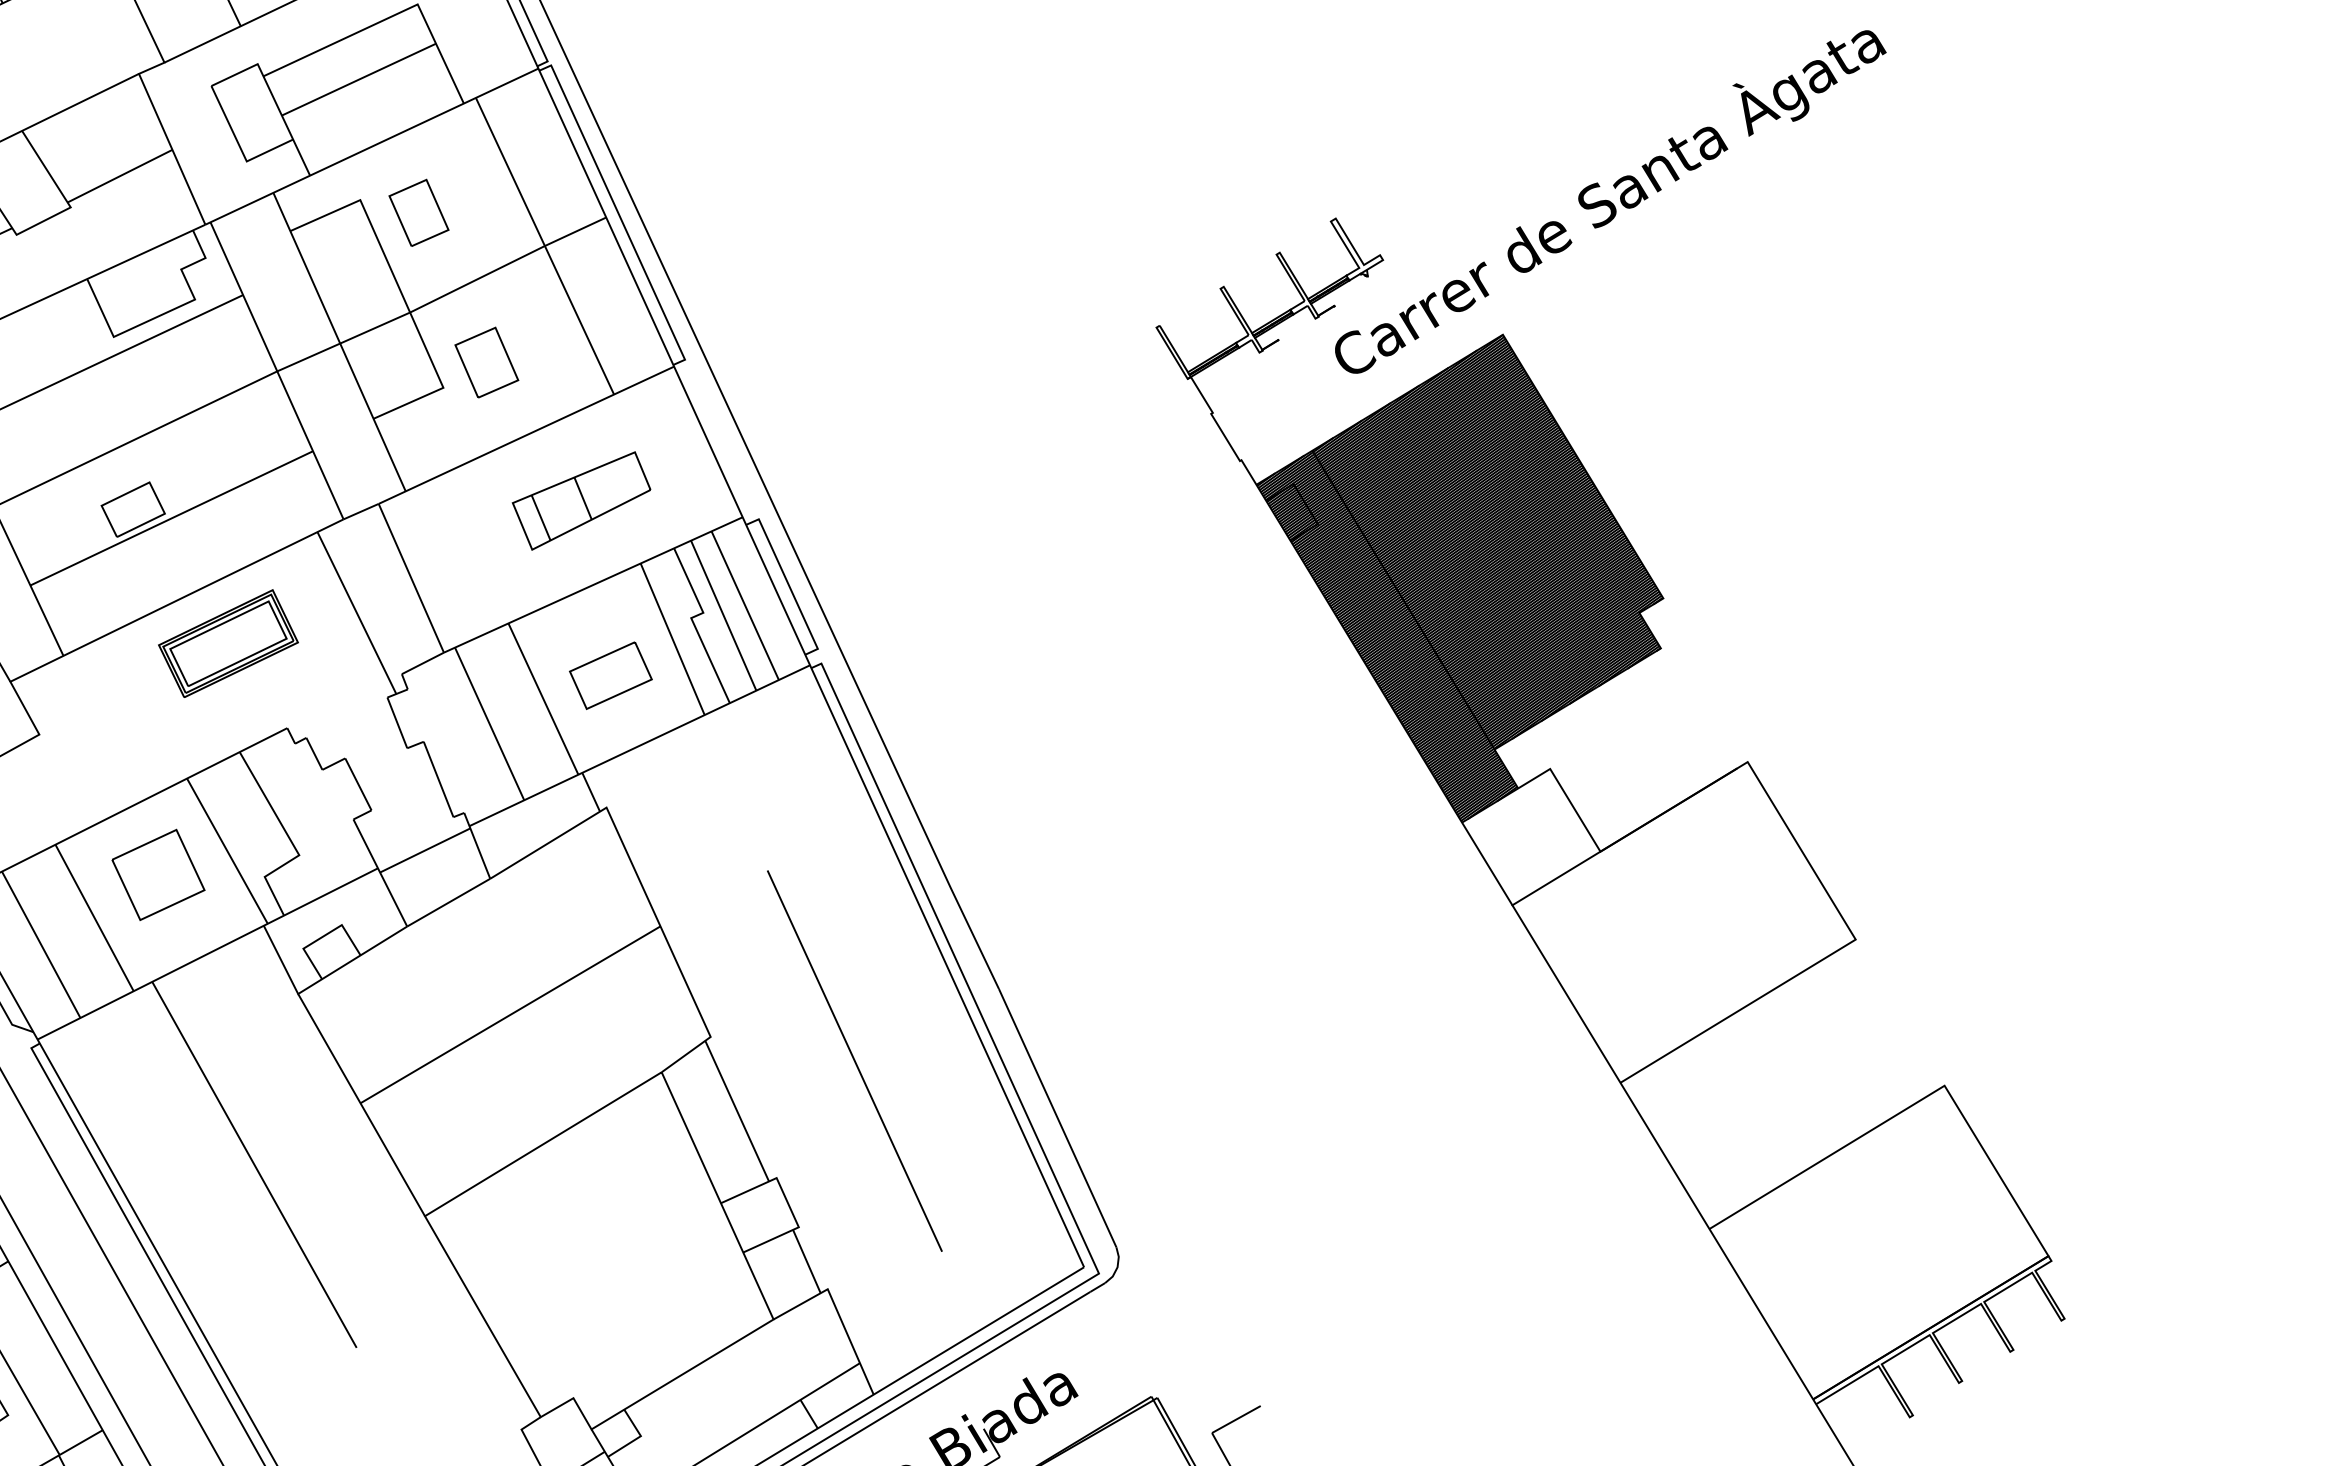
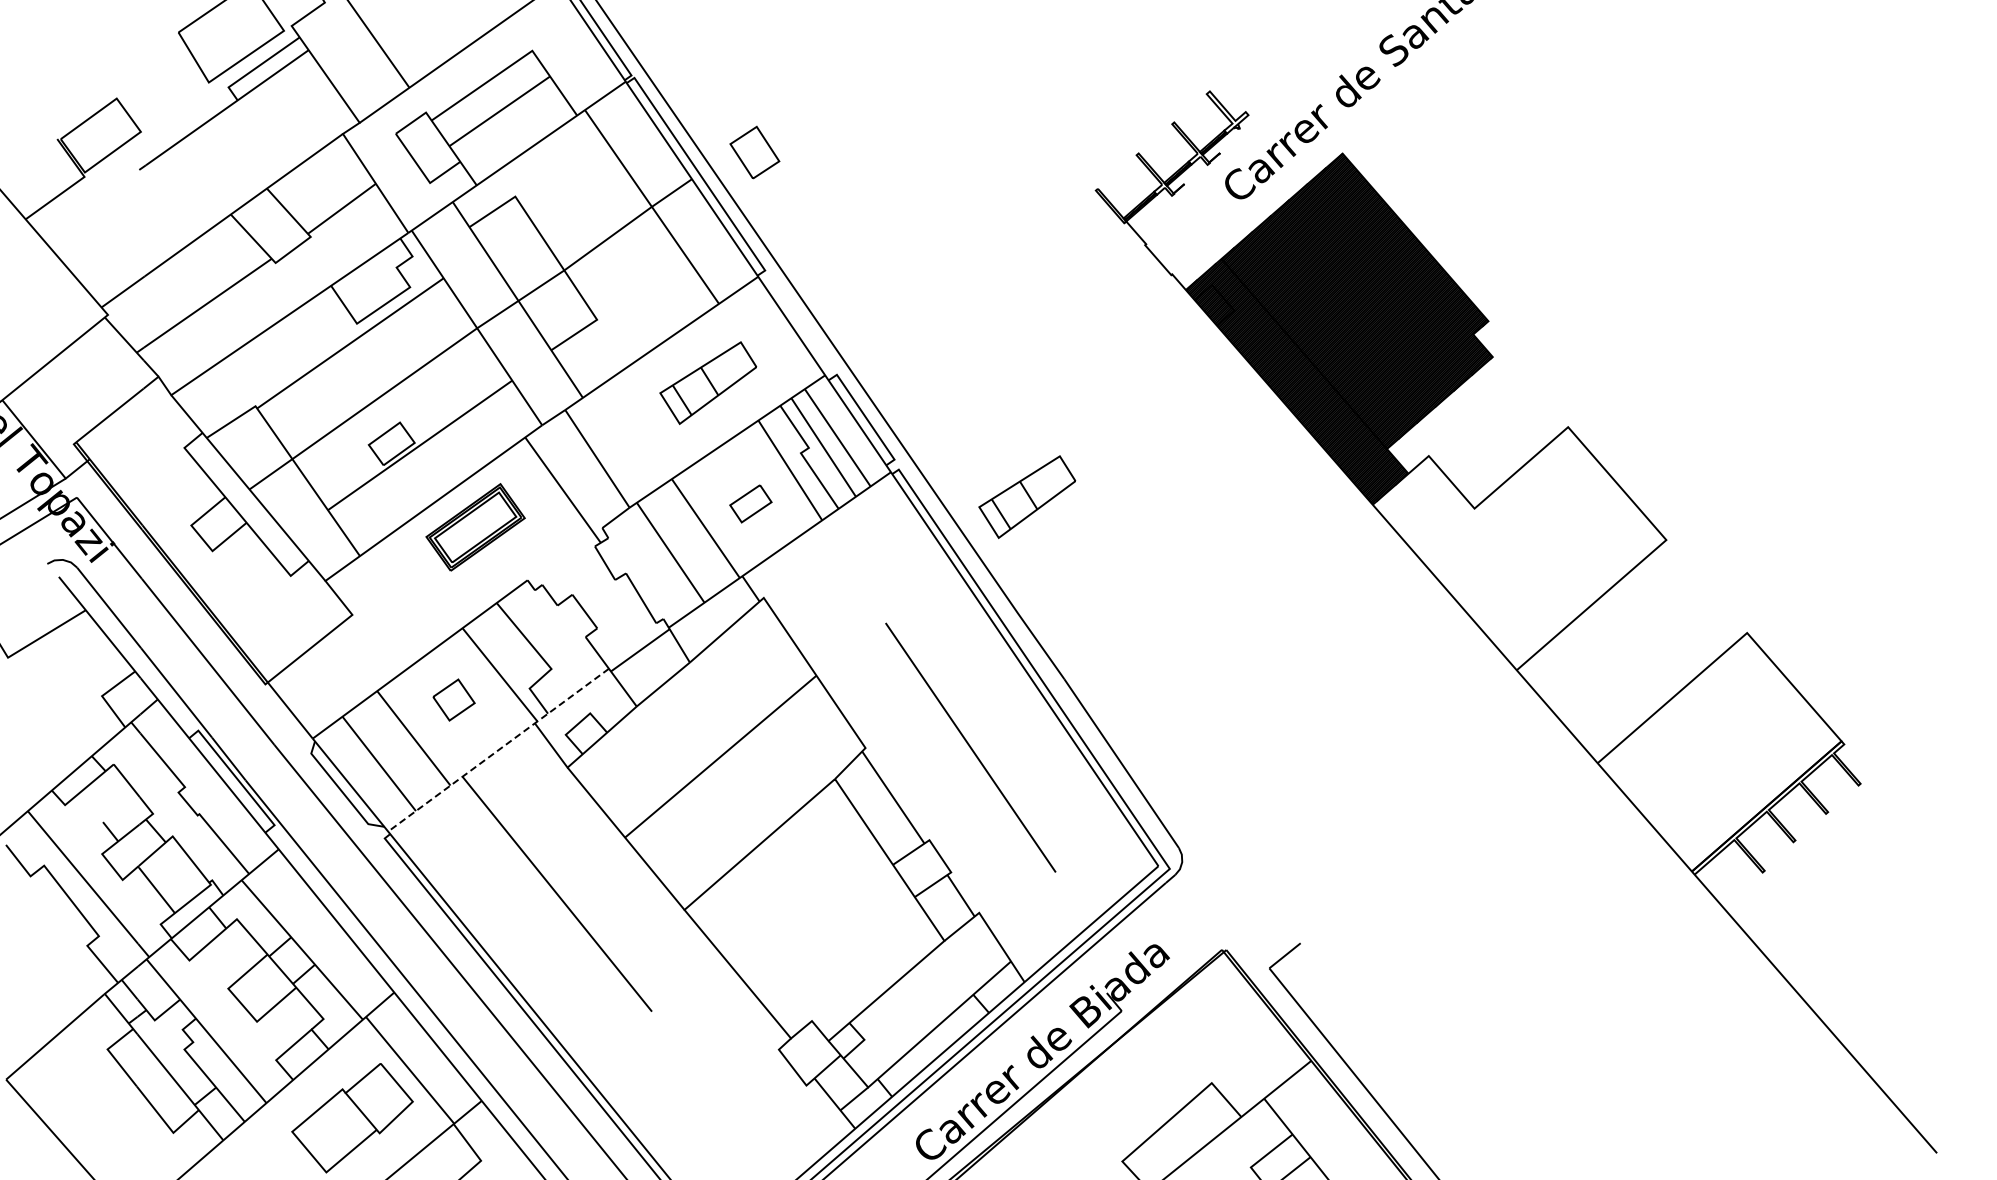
part: (418, 212) -> (558, 198), removed
part: (486, 362) -> (754, 152), moved
part: (610, 675) -> (750, 503), size x0.7
part: (991, 730) -> (1027, 496), added
line: (1624, 837) -> (1489, 495), removed
part: (157, 874) -> (453, 699), size x0.6
line: (207, 954) -> (498, 750), solid -> dashed

